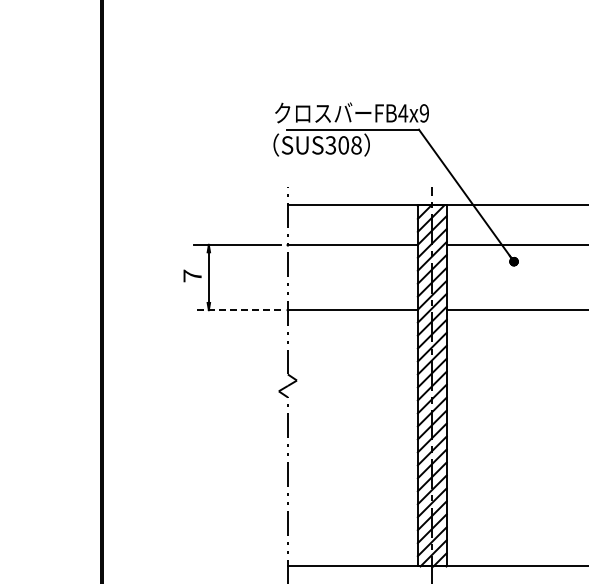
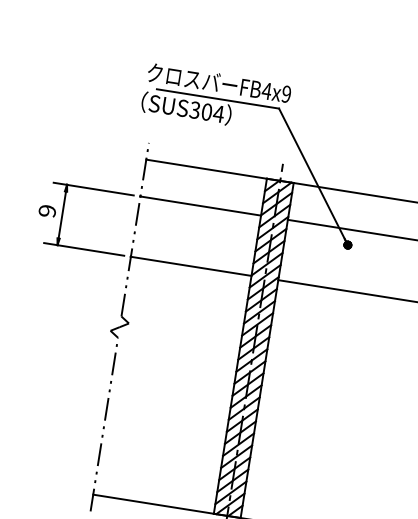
text: (356, 145) -> (218, 114), SUS308 -> SUS304
text: (192, 275) -> (47, 210), 7 -> 9
line: (237, 310) -> (84, 249), dashed -> solid

